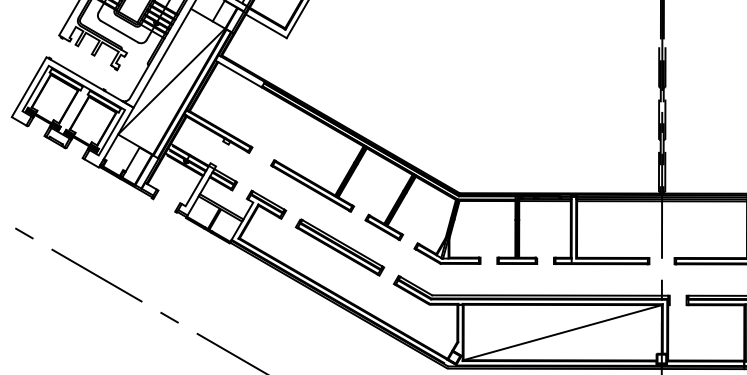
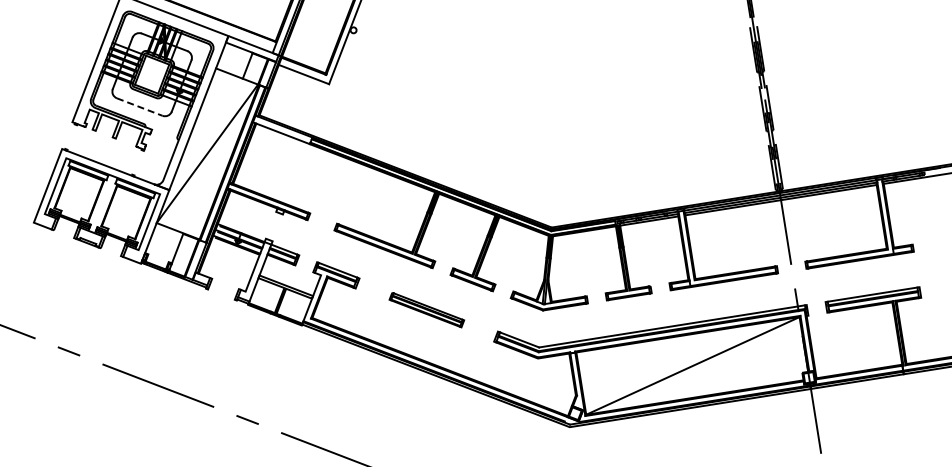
line: (120, 32) -> (140, 107), solid -> dashed
part: (339, 246) -> (426, 309), size x0.7

